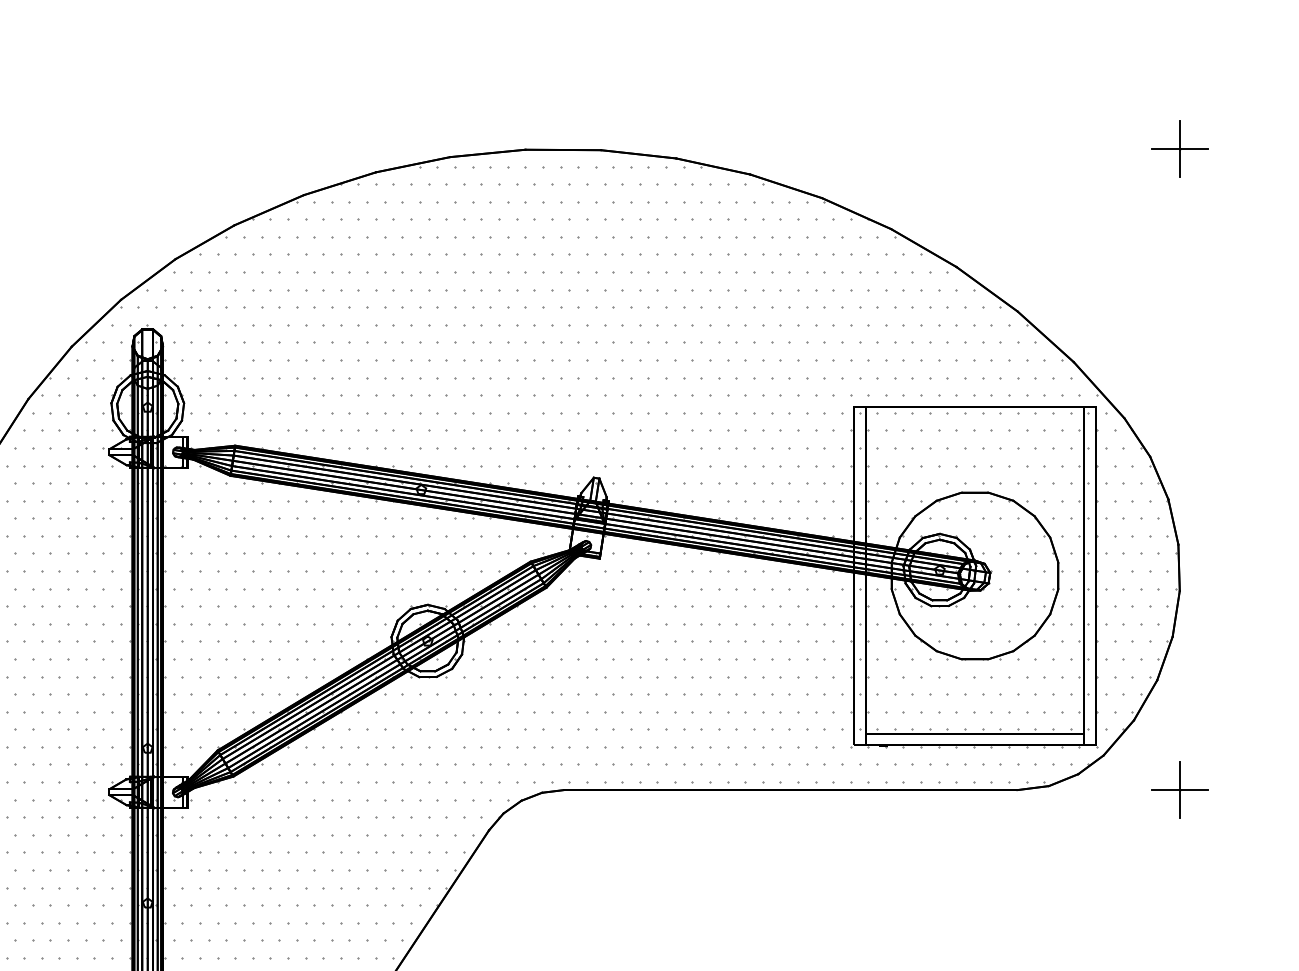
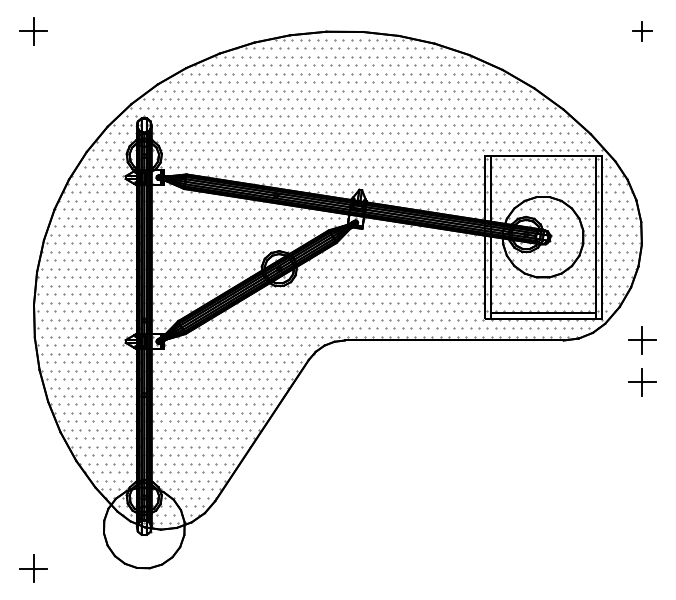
part: (1181, 149) -> (642, 31), size x0.7
part: (1181, 877) -> (642, 382), added

